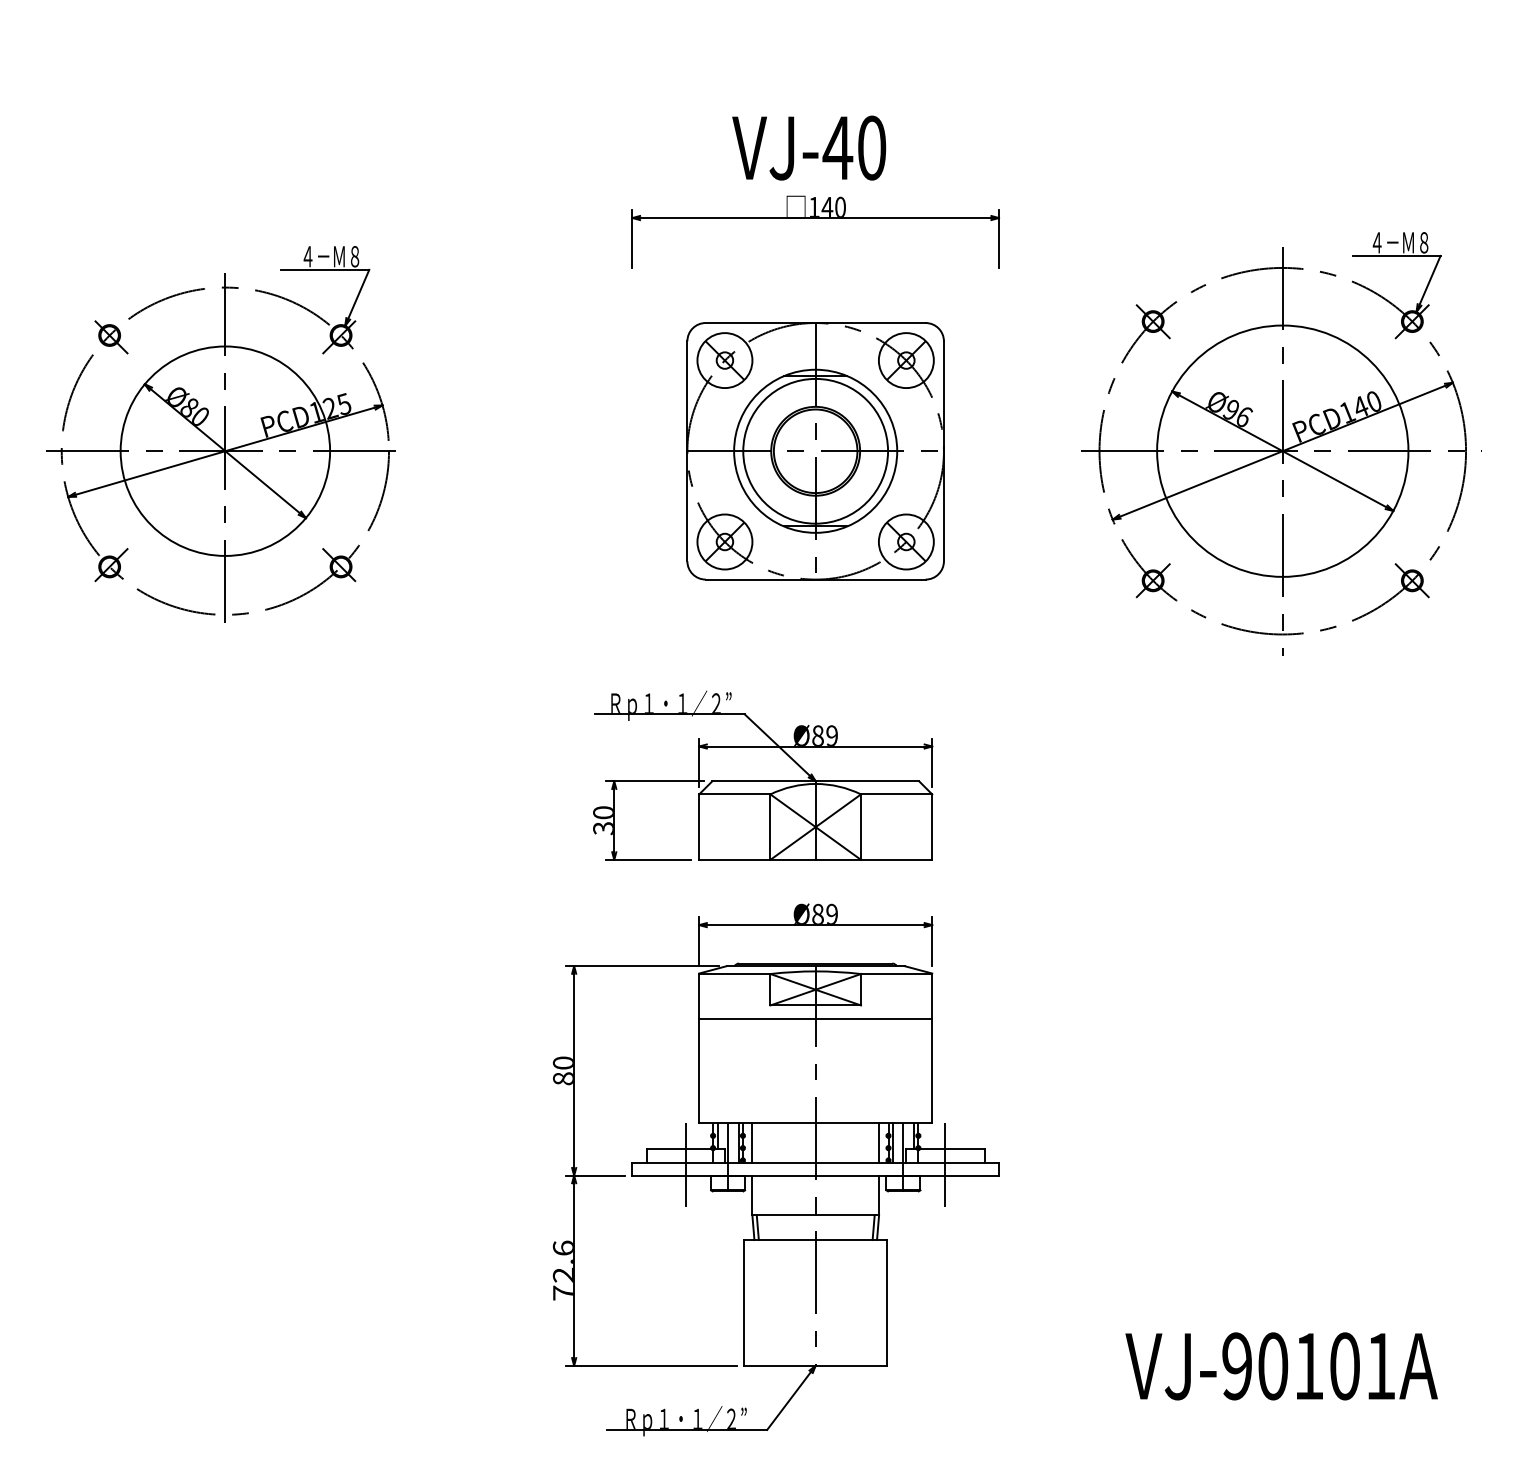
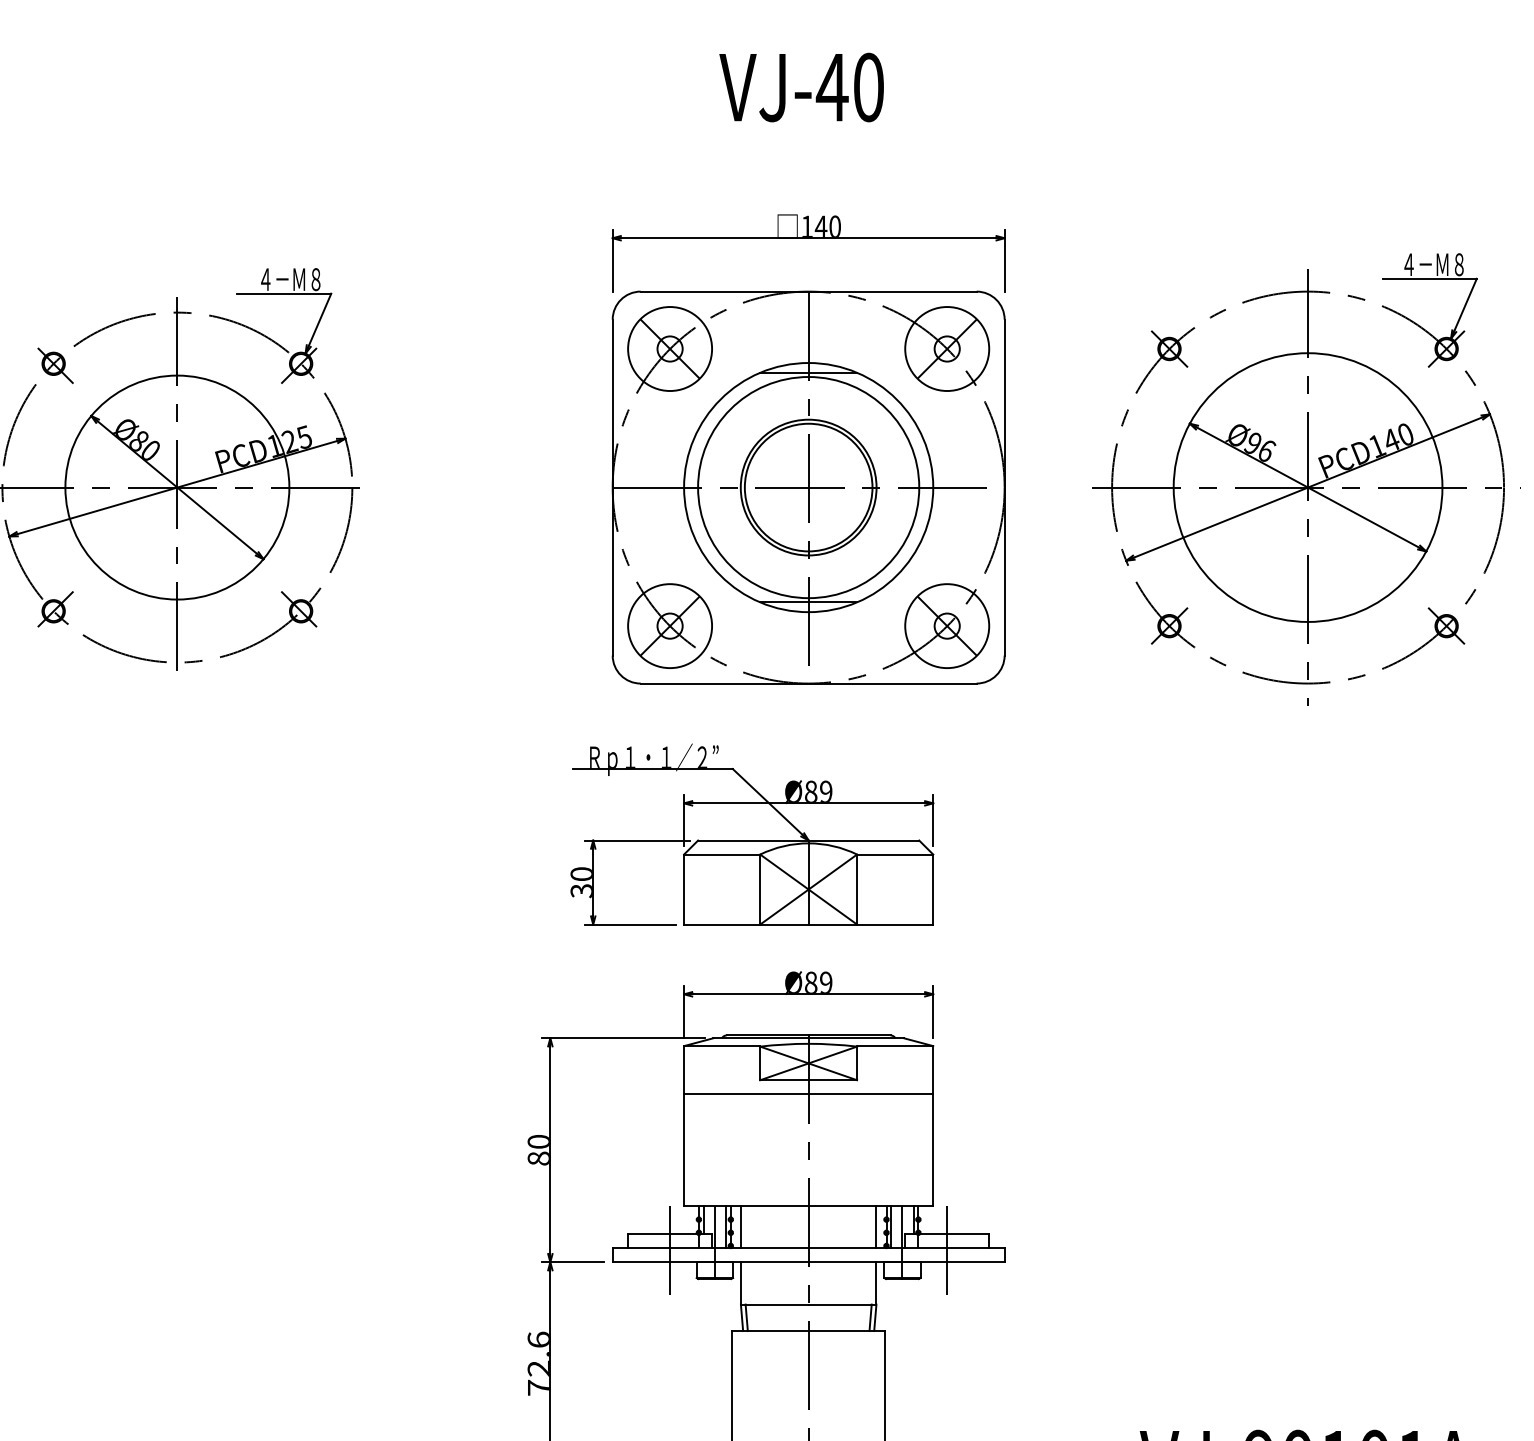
text: (809, 147) -> (801, 86), moved
part: (815, 451) -> (808, 487), size x1.43

